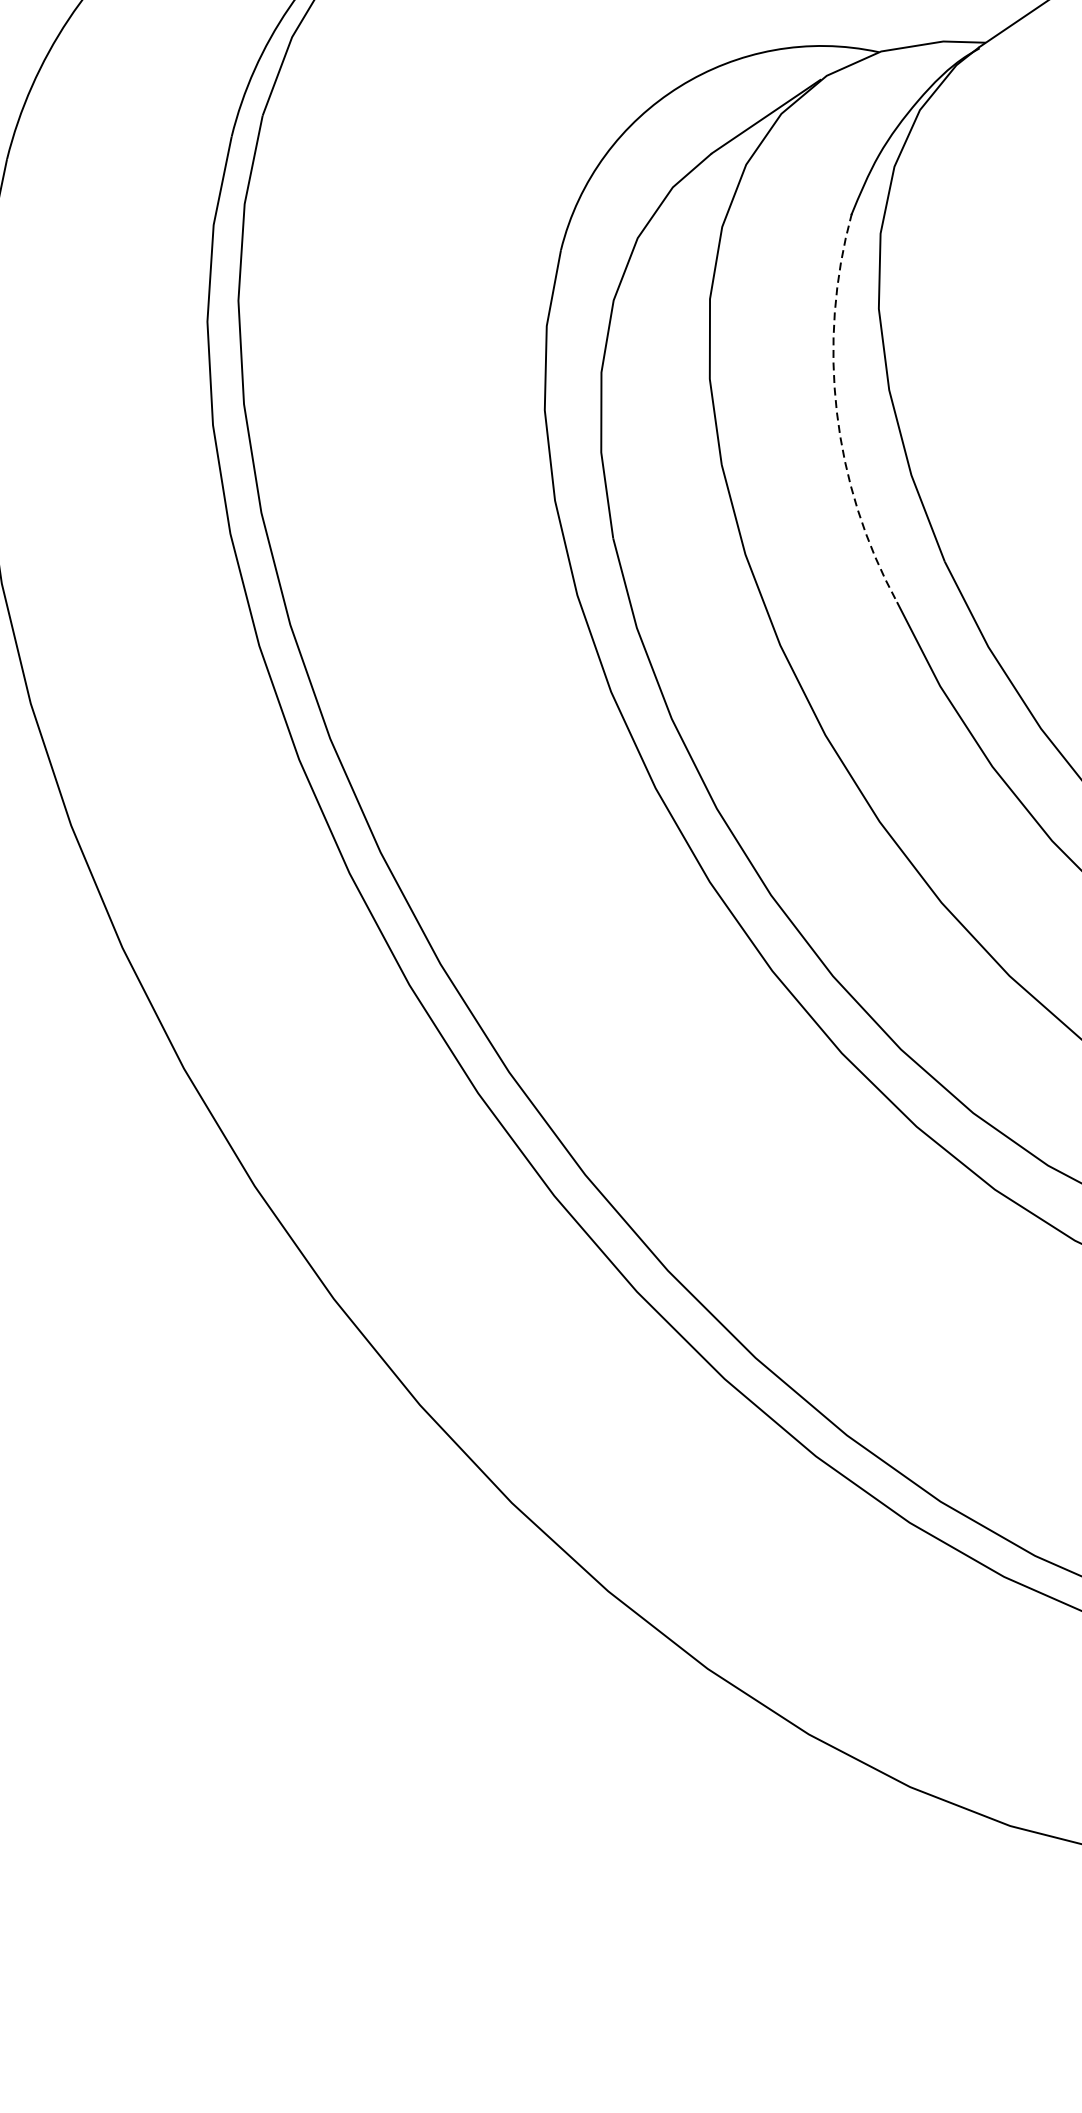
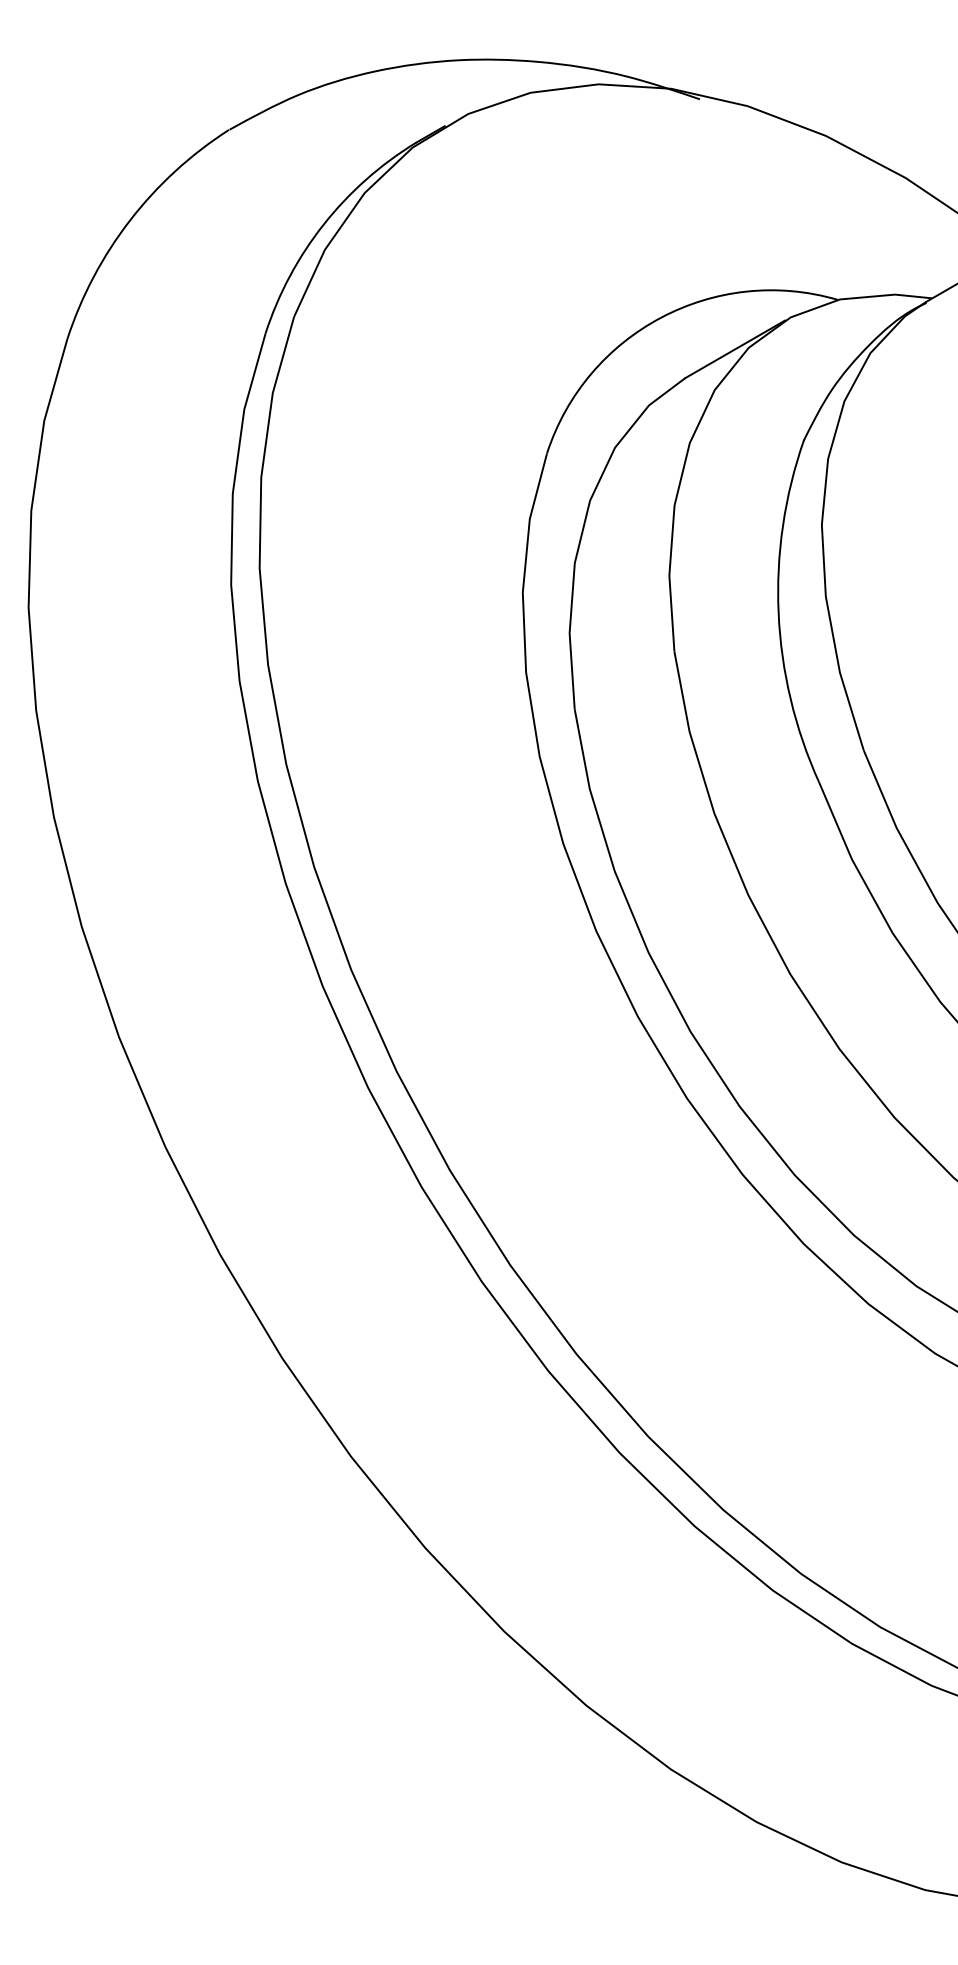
arc: (836, 411) -> (778, 612), dashed -> solid

